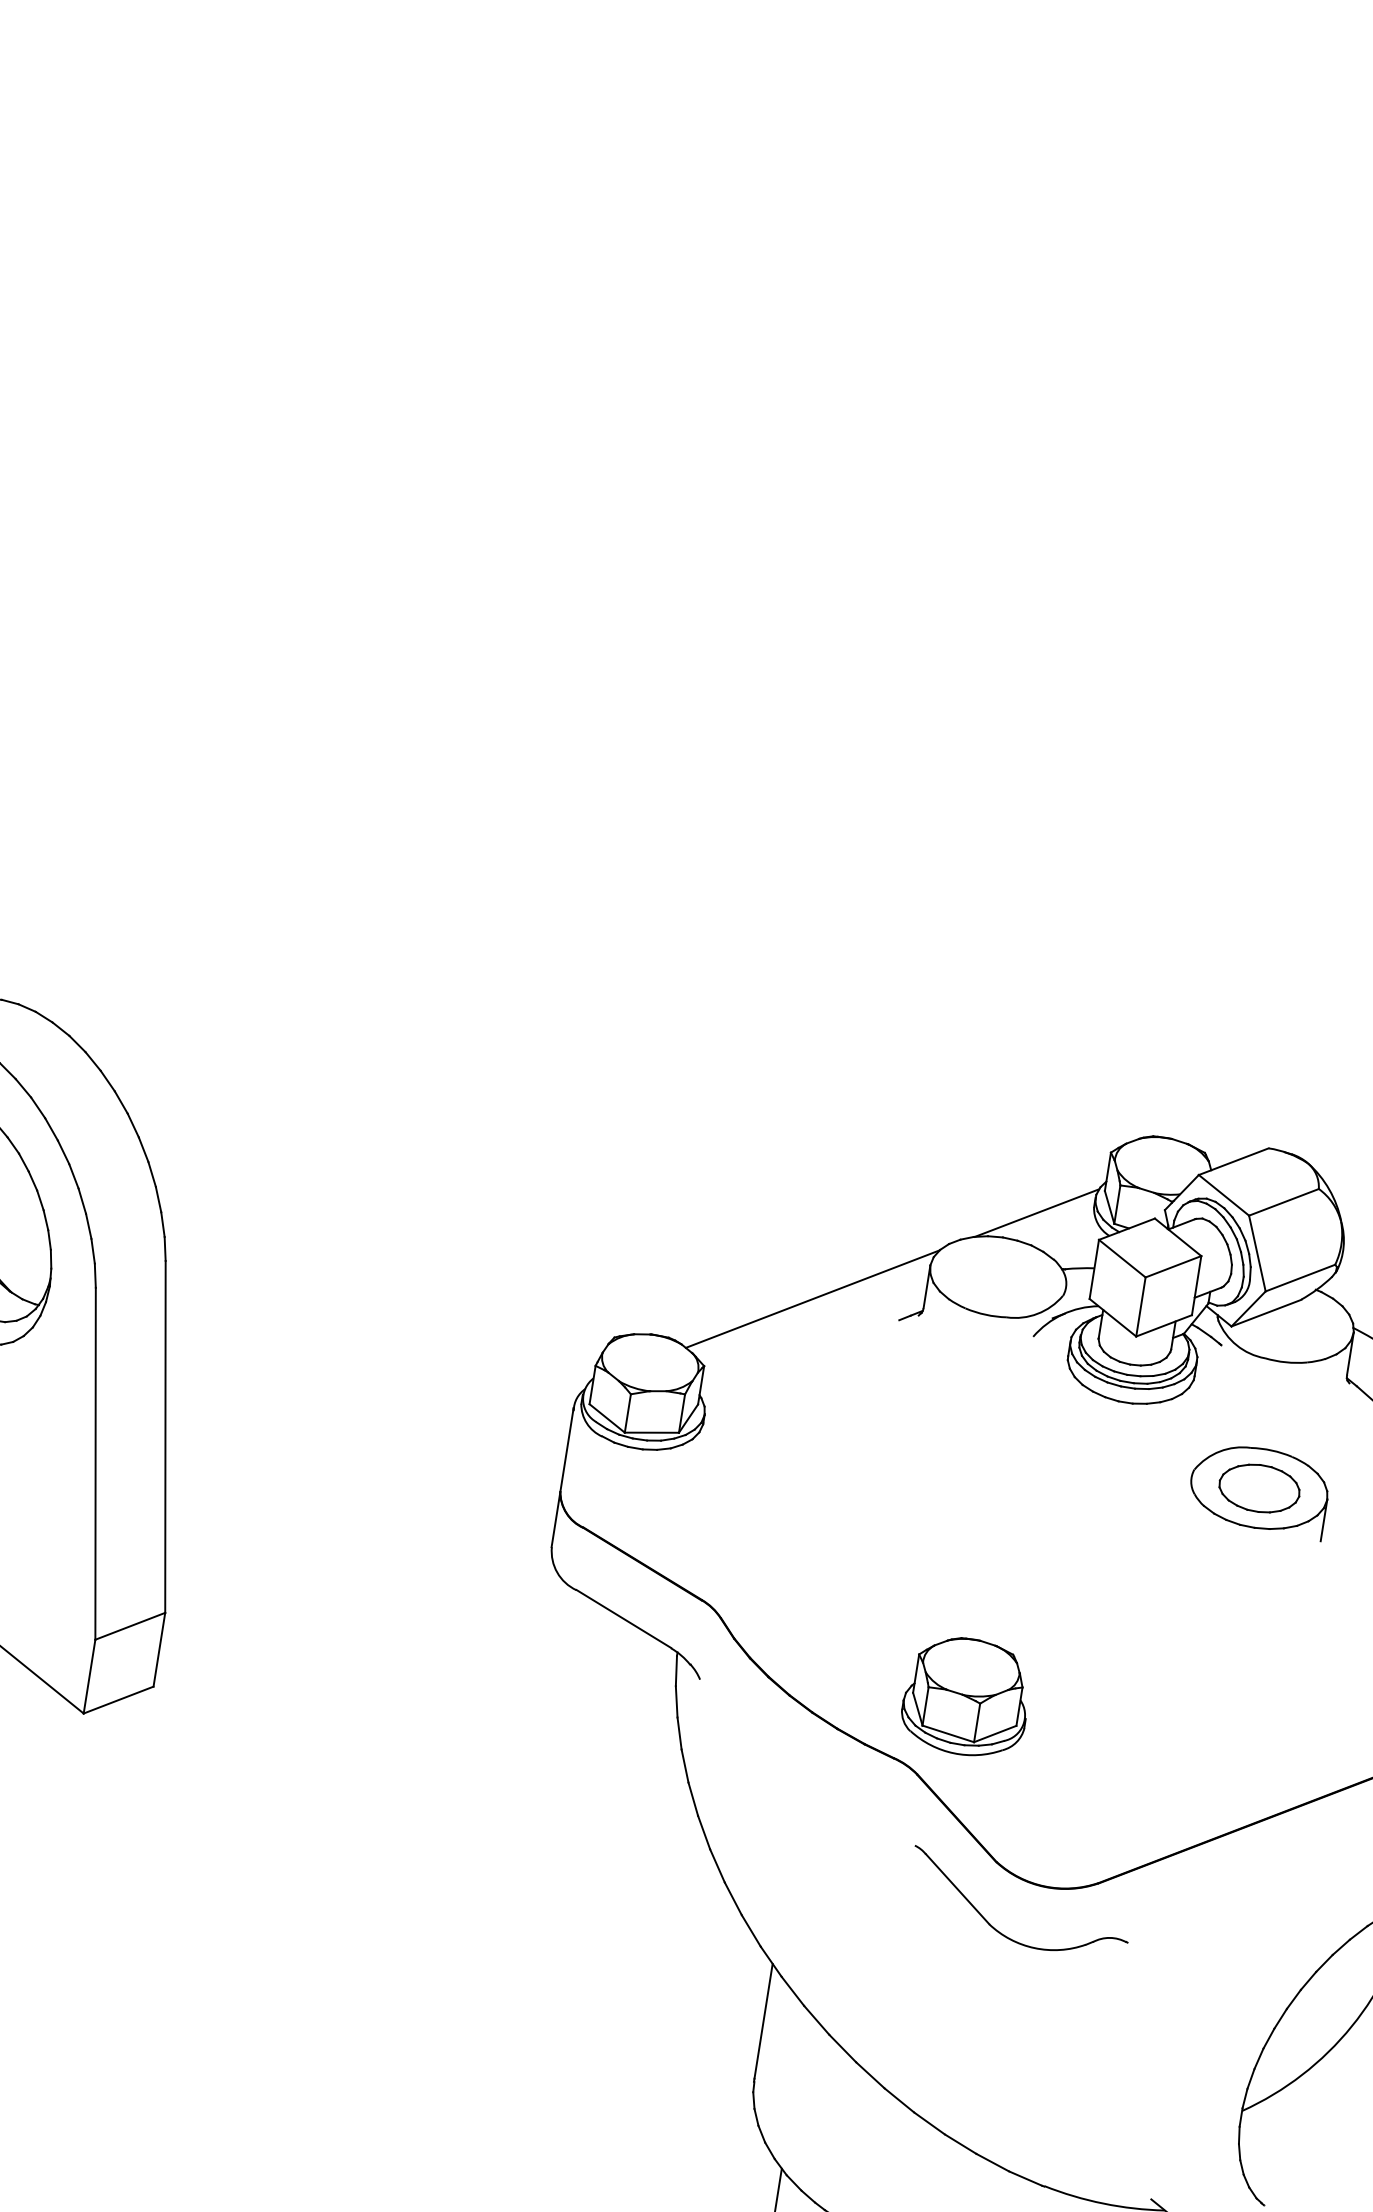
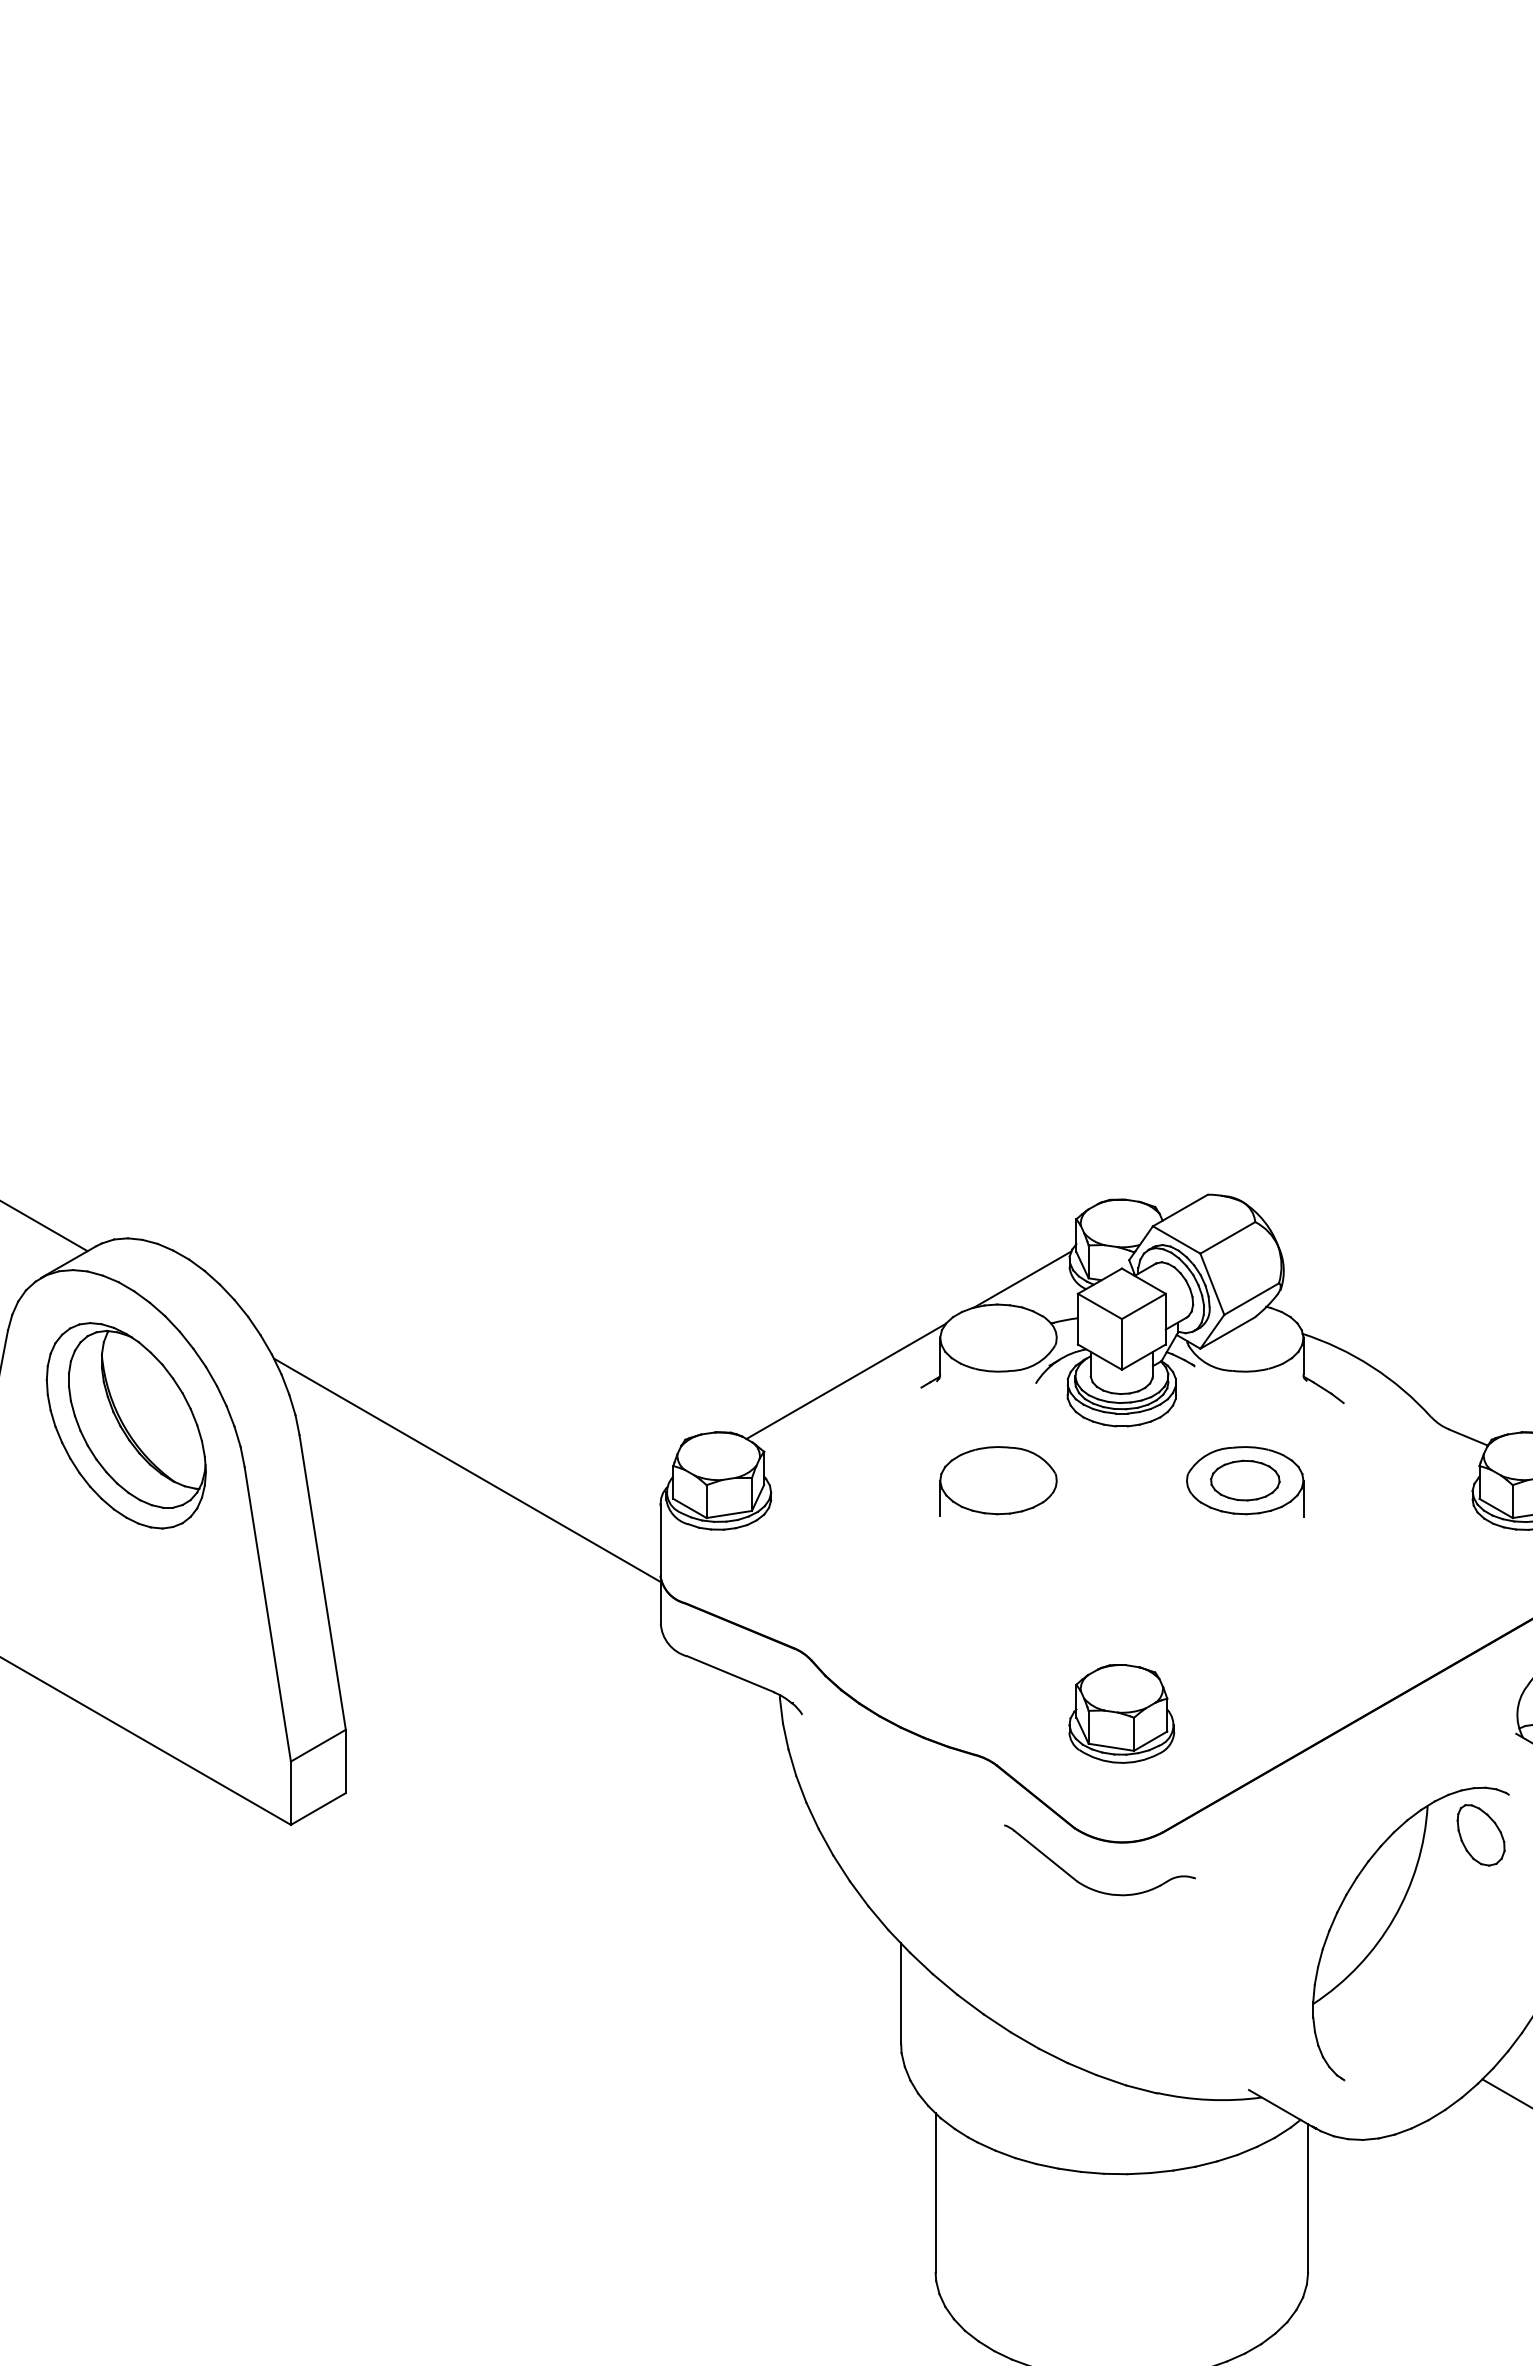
line: (355, 1331) -> (467, 1469), added
part: (971, 1443) -> (998, 1481), added
part: (966, 1696) -> (1121, 1713), moved

